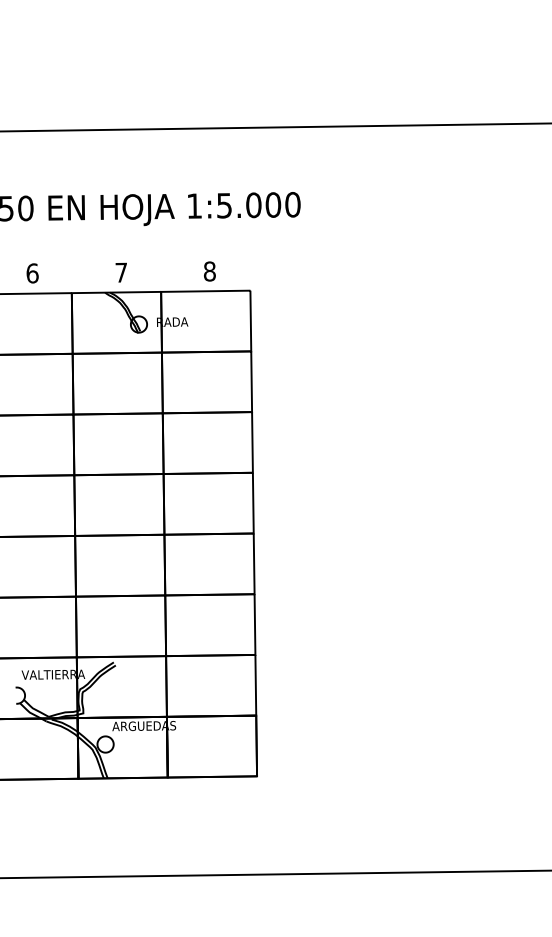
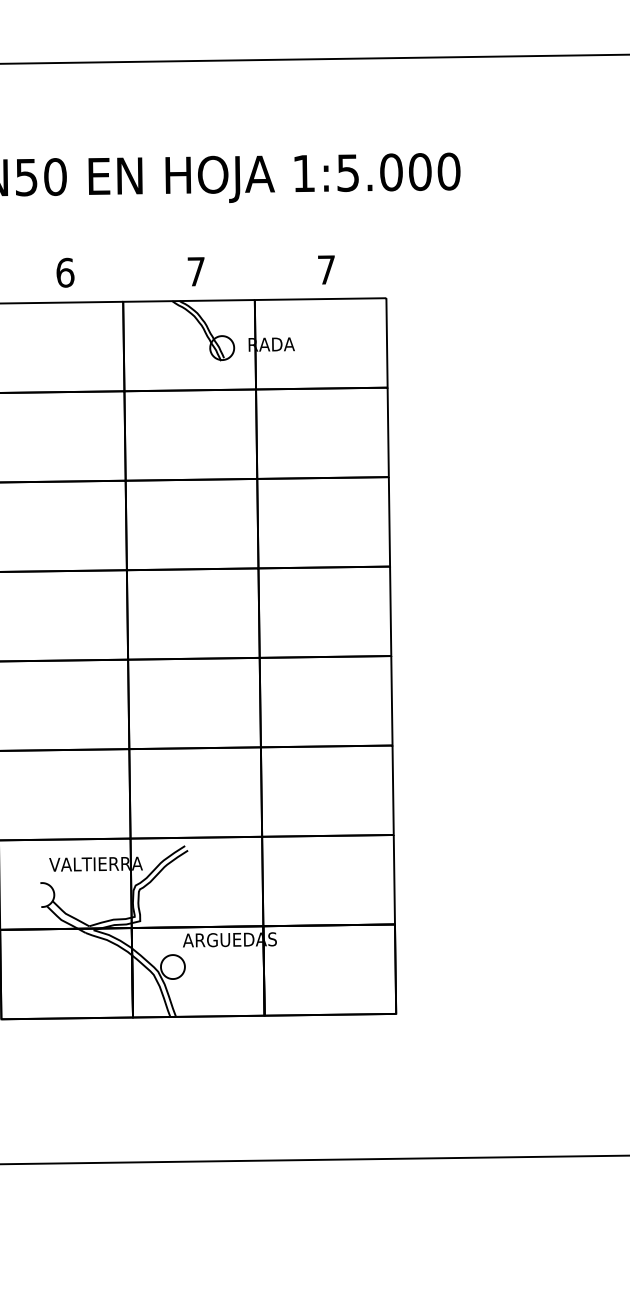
text: (209, 271) -> (326, 269), 8 -> 7

